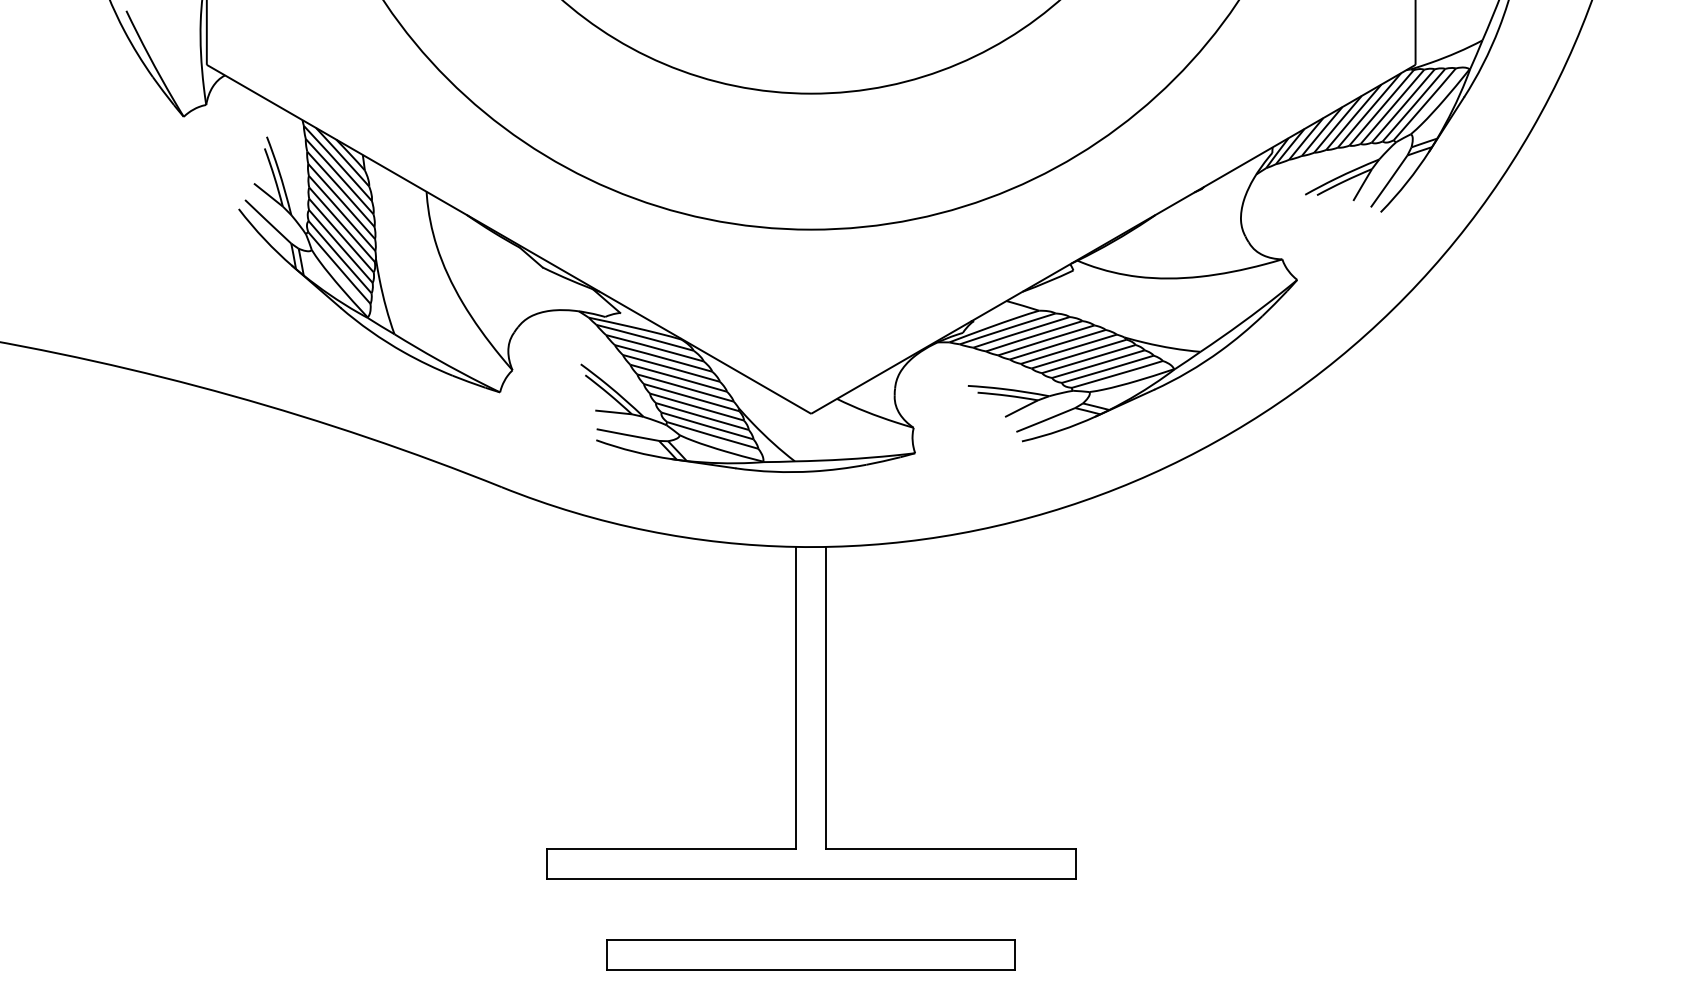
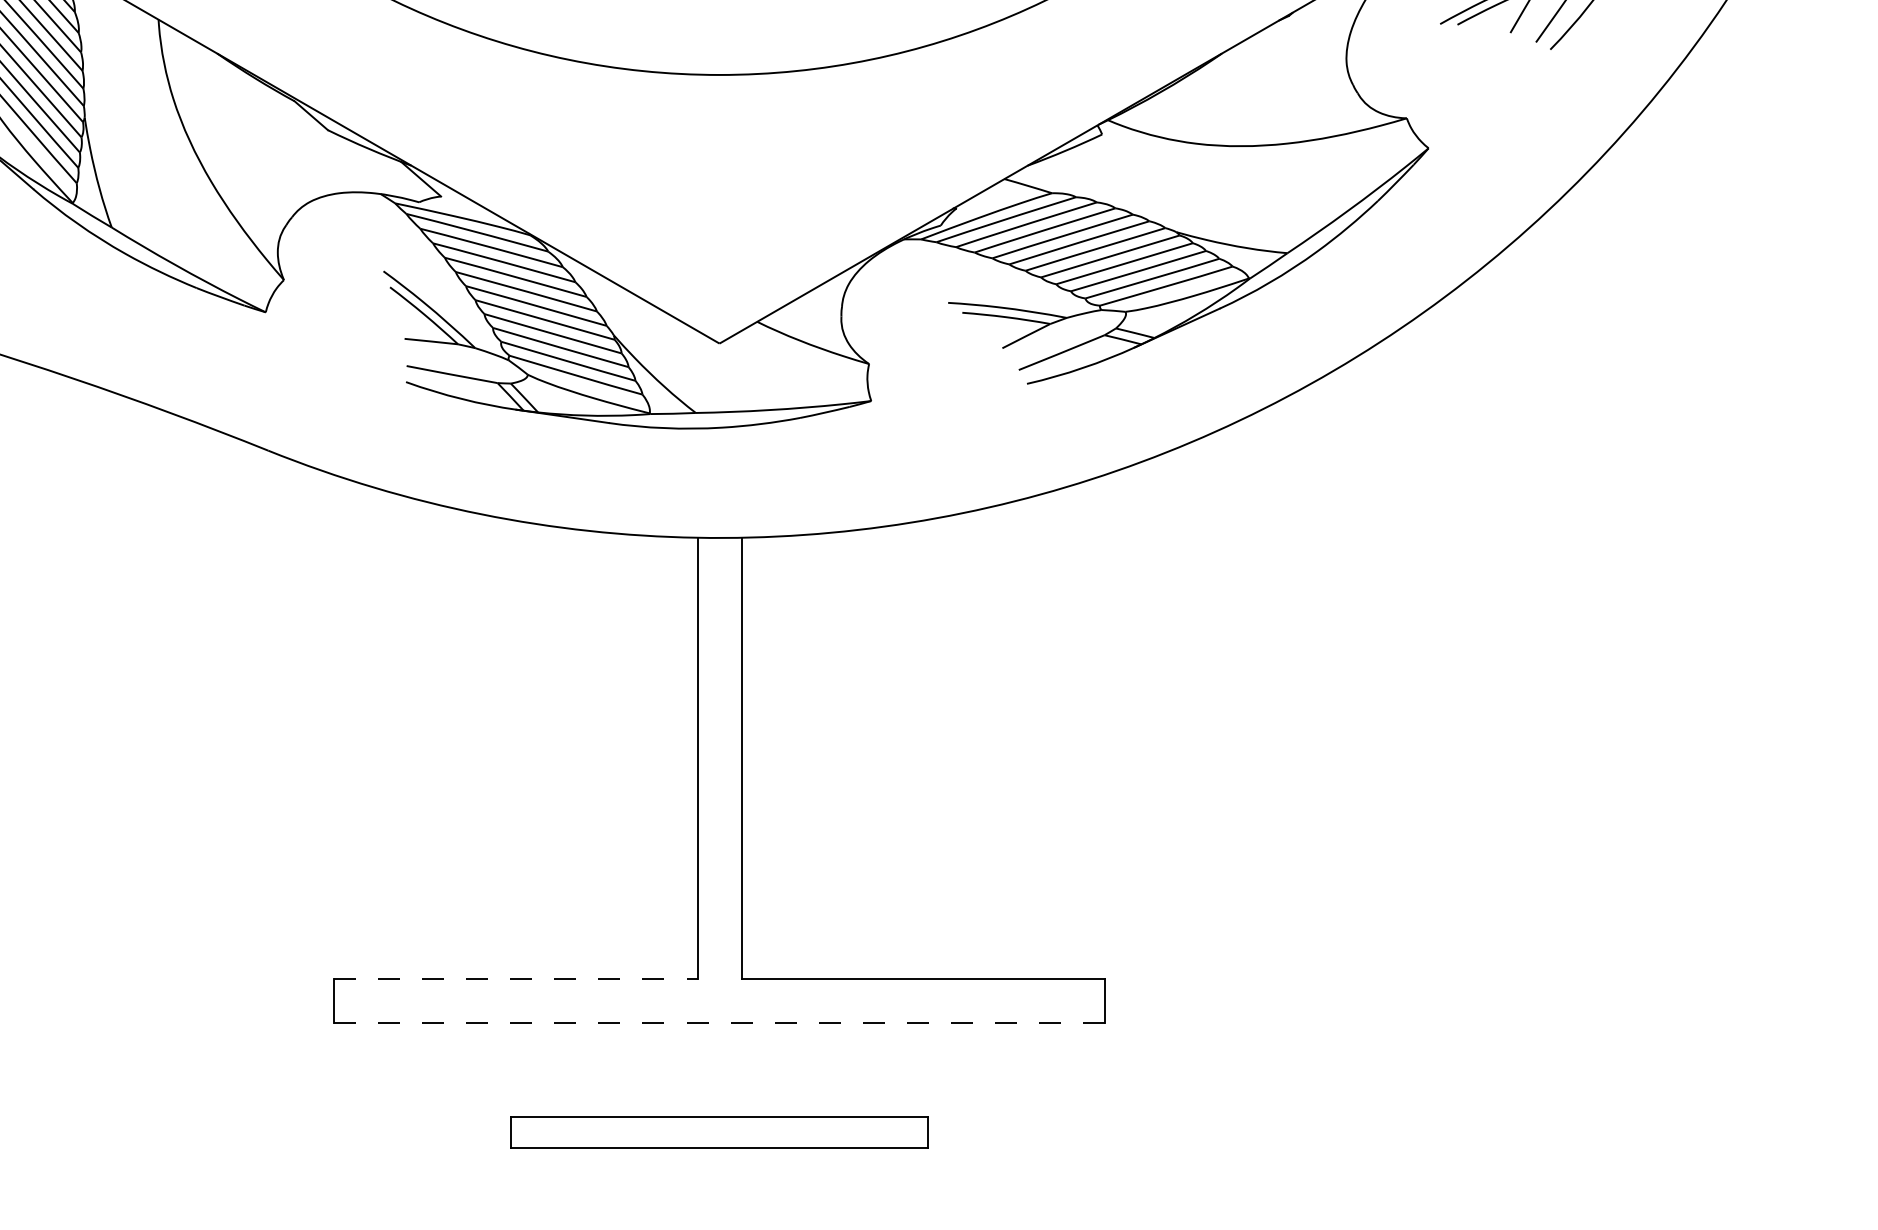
line: (671, 849) -> (515, 979), solid -> dashed
line: (810, 879) -> (718, 1022), solid -> dashed
part: (810, 954) -> (718, 1132), size x0.7

